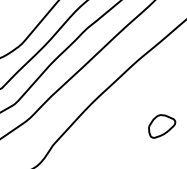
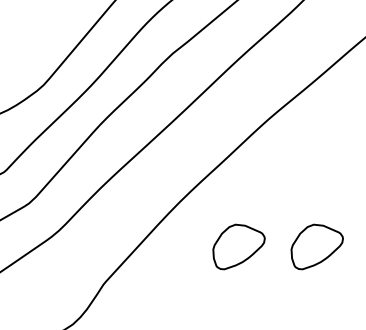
part: (122, 126) -> (239, 247), added

